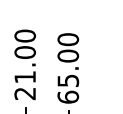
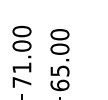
text: (24, 93) -> (21, 82), 21.00 -> 71.00

